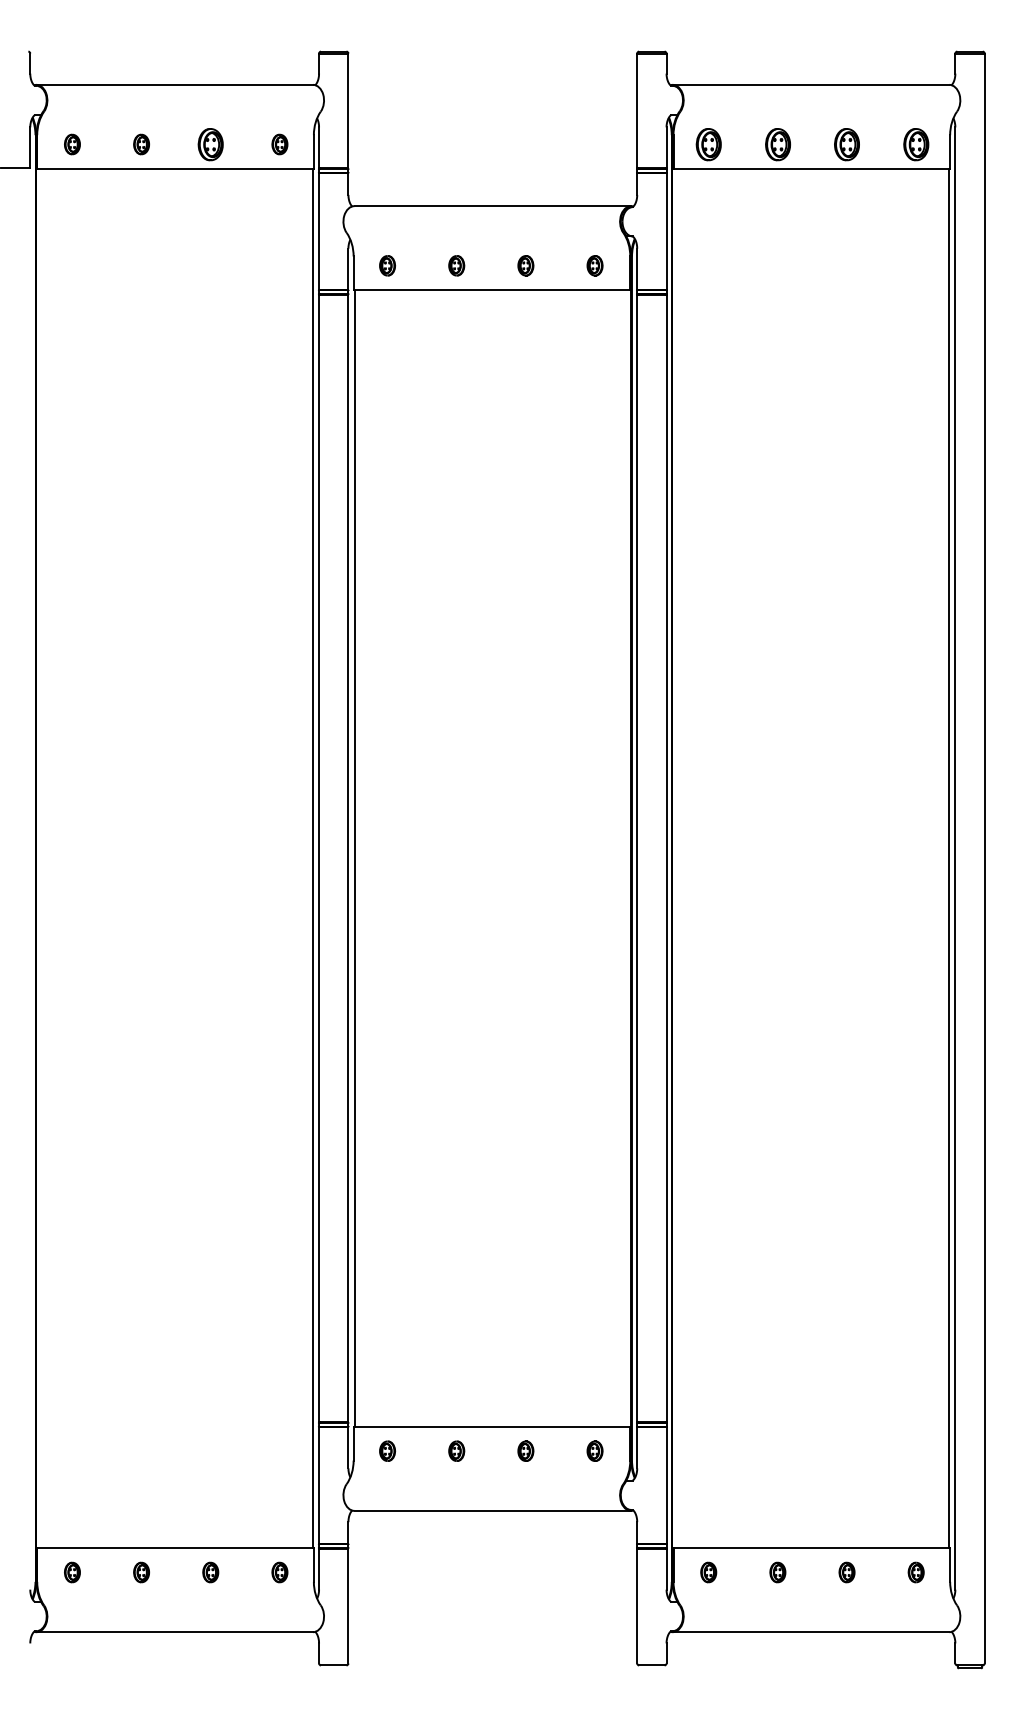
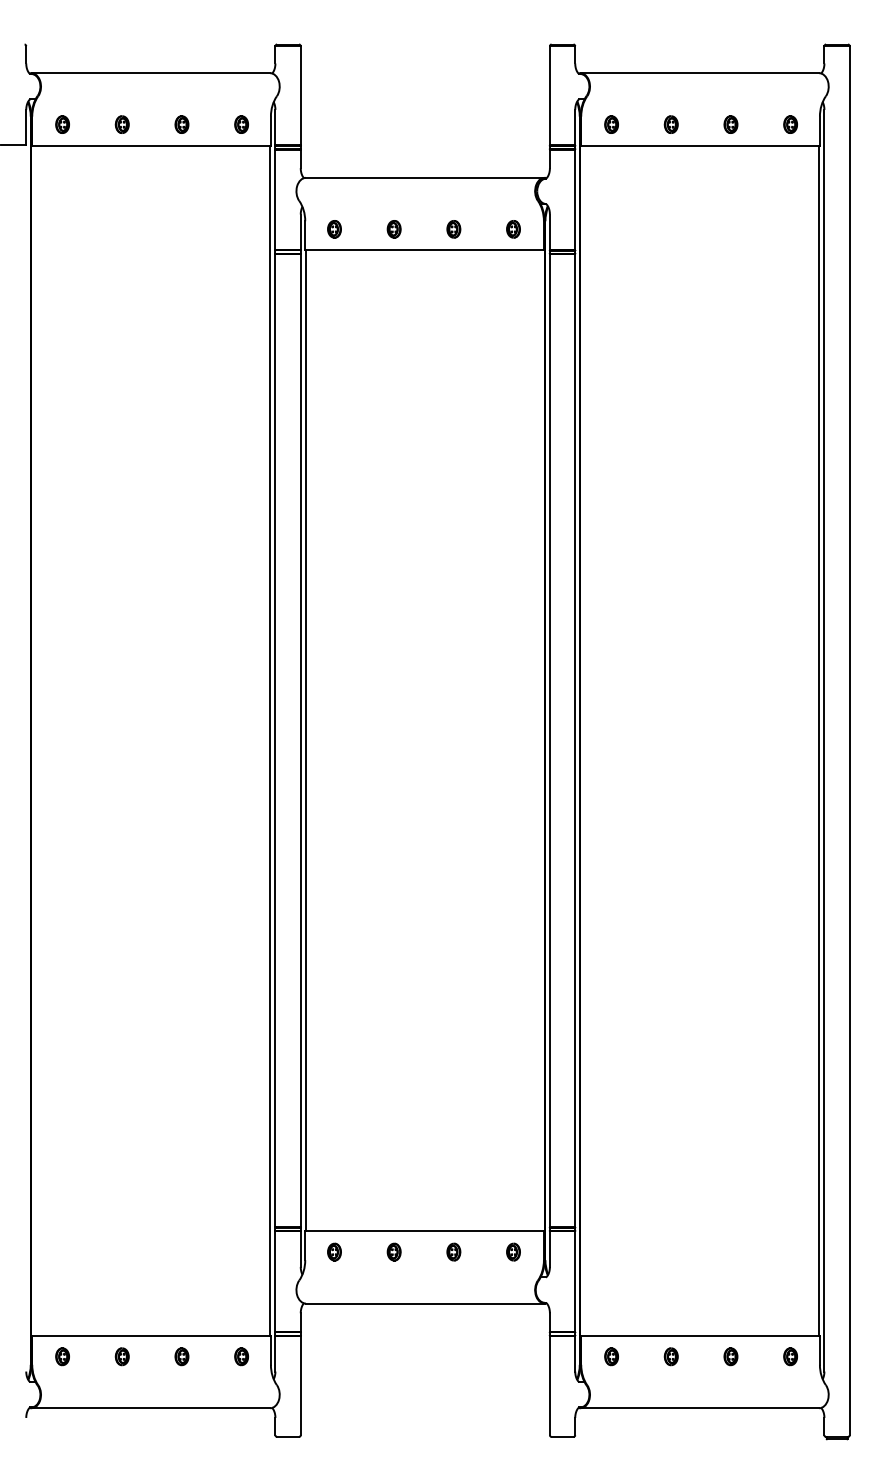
part: (210, 144) -> (181, 124), size x0.62
part: (708, 144) -> (611, 124), size x0.62
part: (776, 144) -> (670, 124), size x0.62
part: (846, 144) -> (730, 124), size x0.62
part: (916, 144) -> (790, 124), size x0.62

